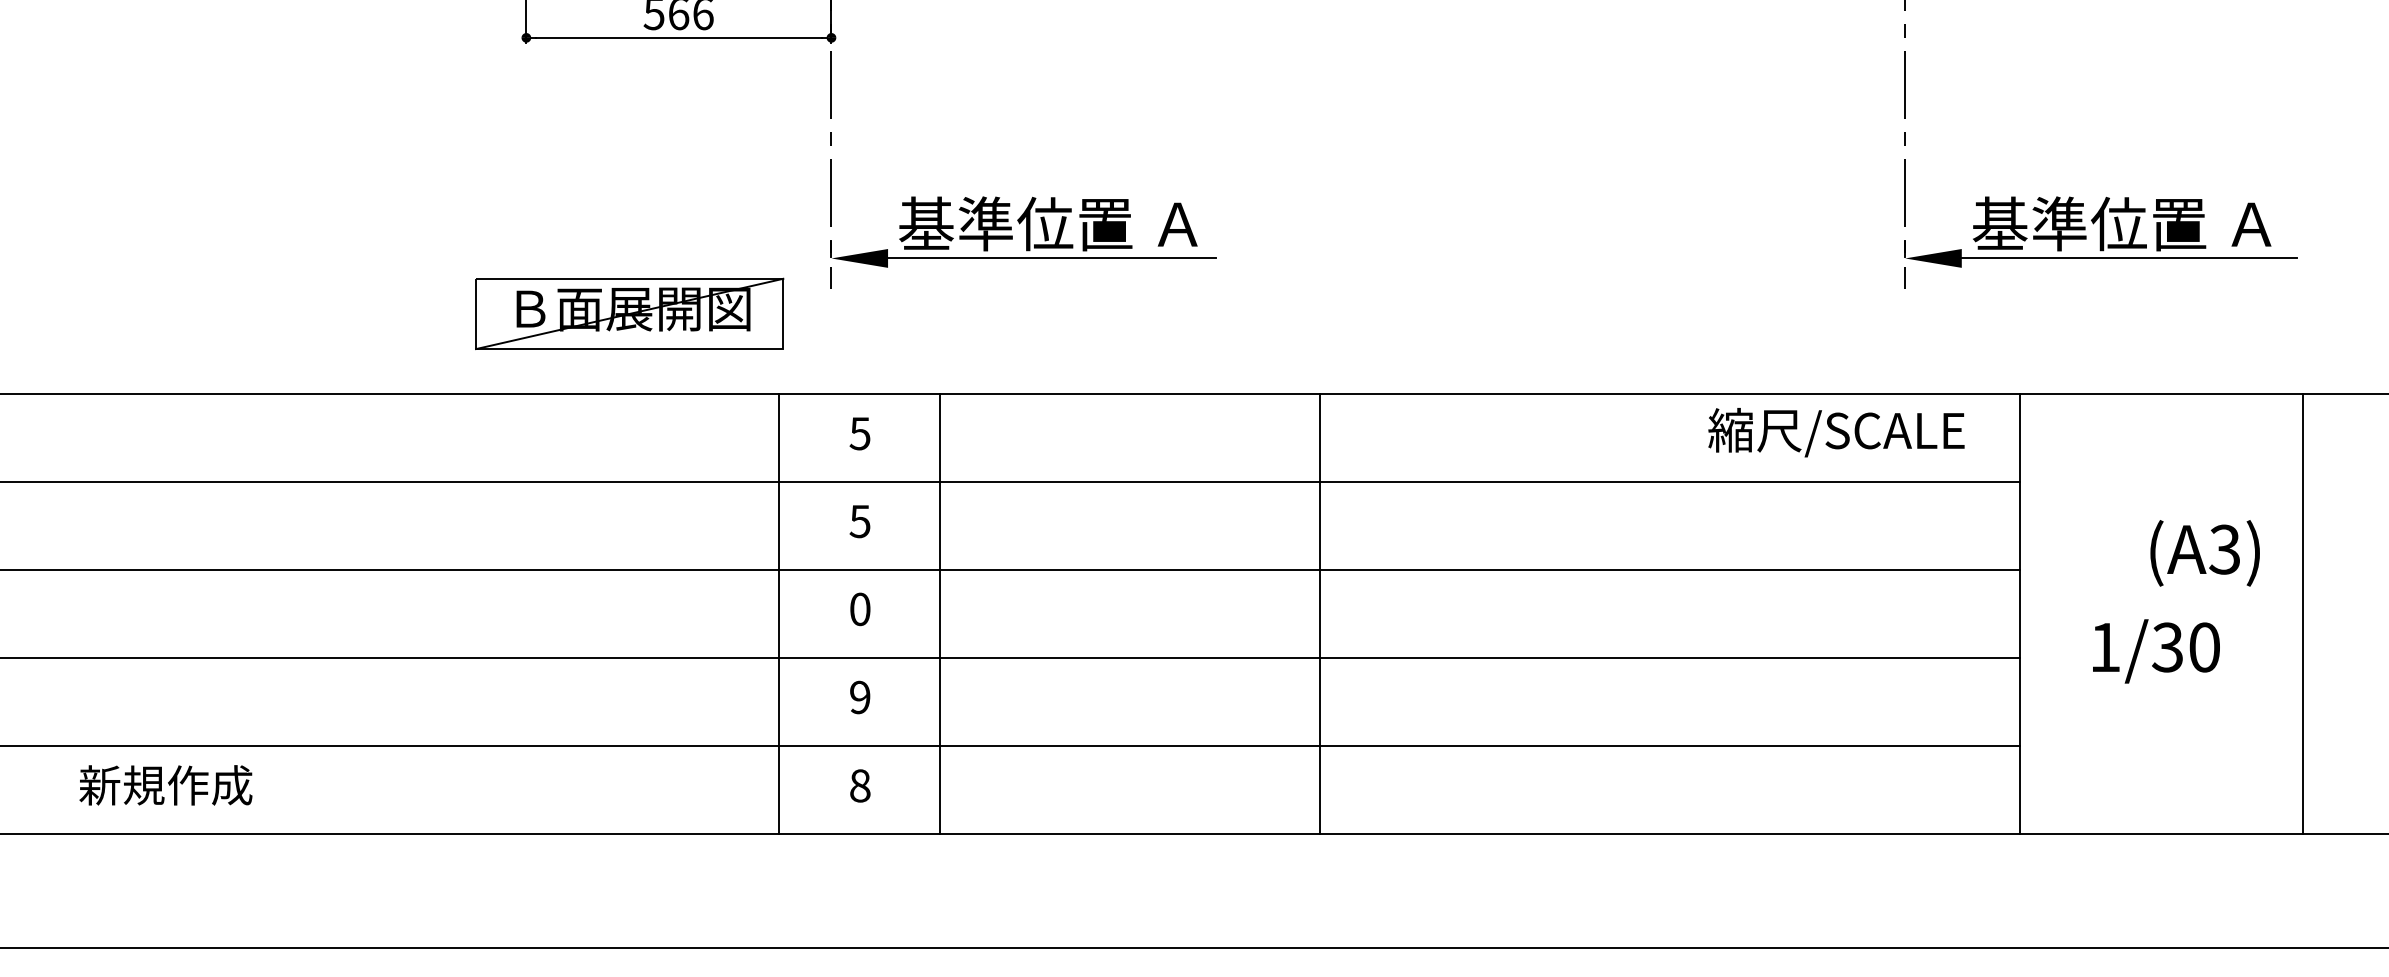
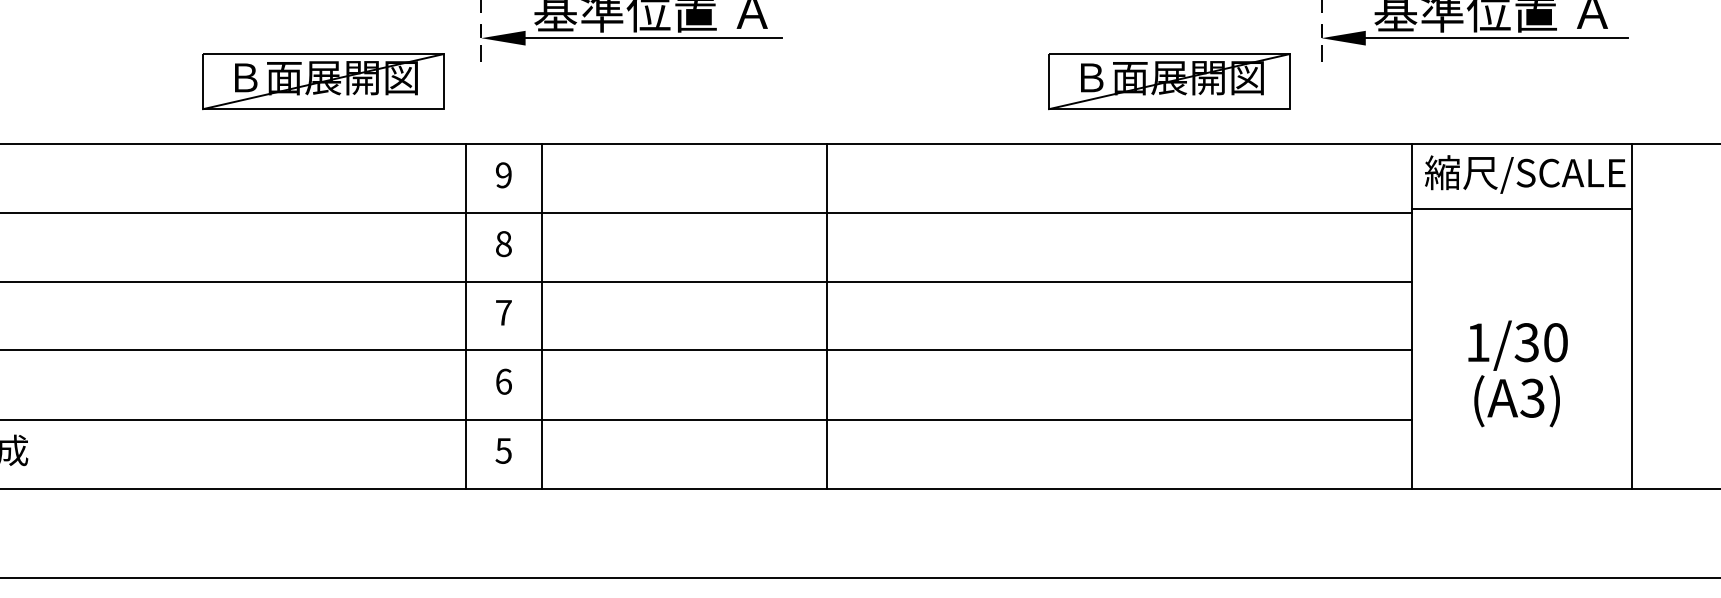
part: (1710, 313) -> (1169, 81), added
text: (1836, 432) -> (1525, 174), moved
text: (859, 433) -> (503, 175), 5 -> 9
line: (2161, 477) -> (1522, 209), added
text: (859, 521) -> (503, 244), 5 -> 8
text: (2204, 553) -> (1516, 401), moved
text: (860, 609) -> (504, 312), 0 -> 7
line: (778, 613) -> (465, 316), moved
line: (940, 613) -> (542, 316), moved
line: (1319, 613) -> (826, 316), moved
text: (860, 697) -> (504, 381), 9 -> 6
text: (859, 785) -> (503, 450), 8 -> 5

